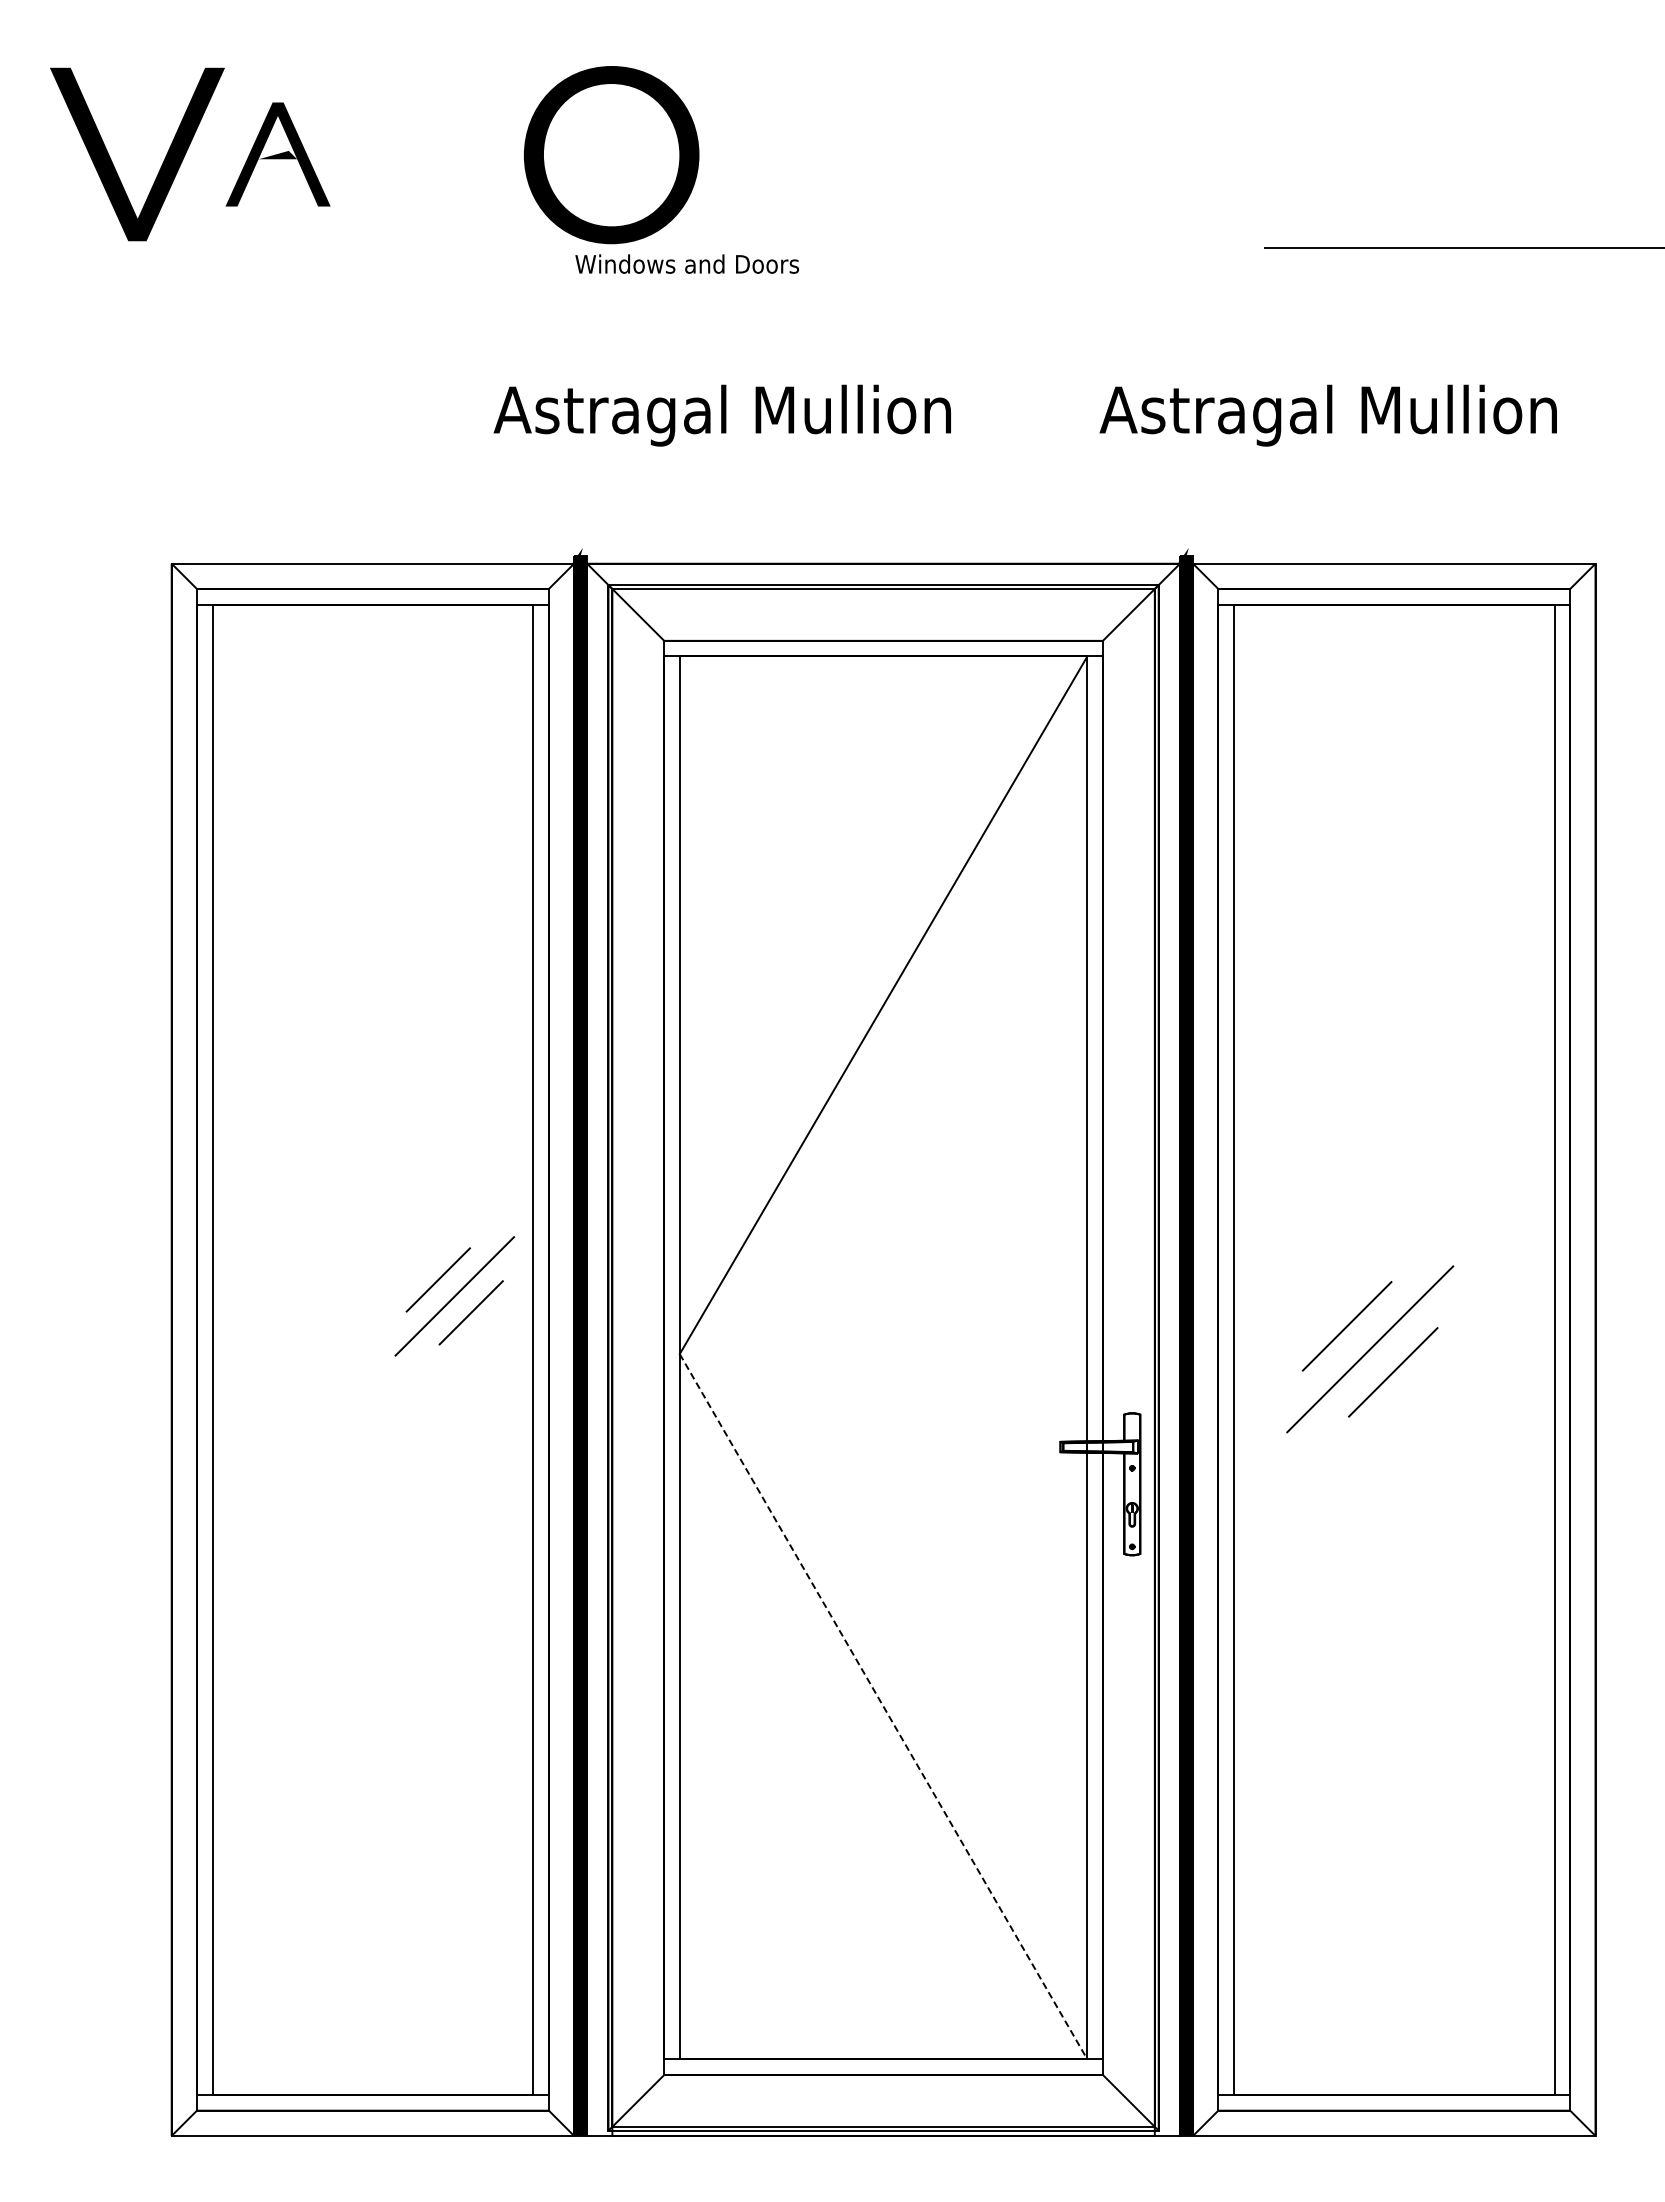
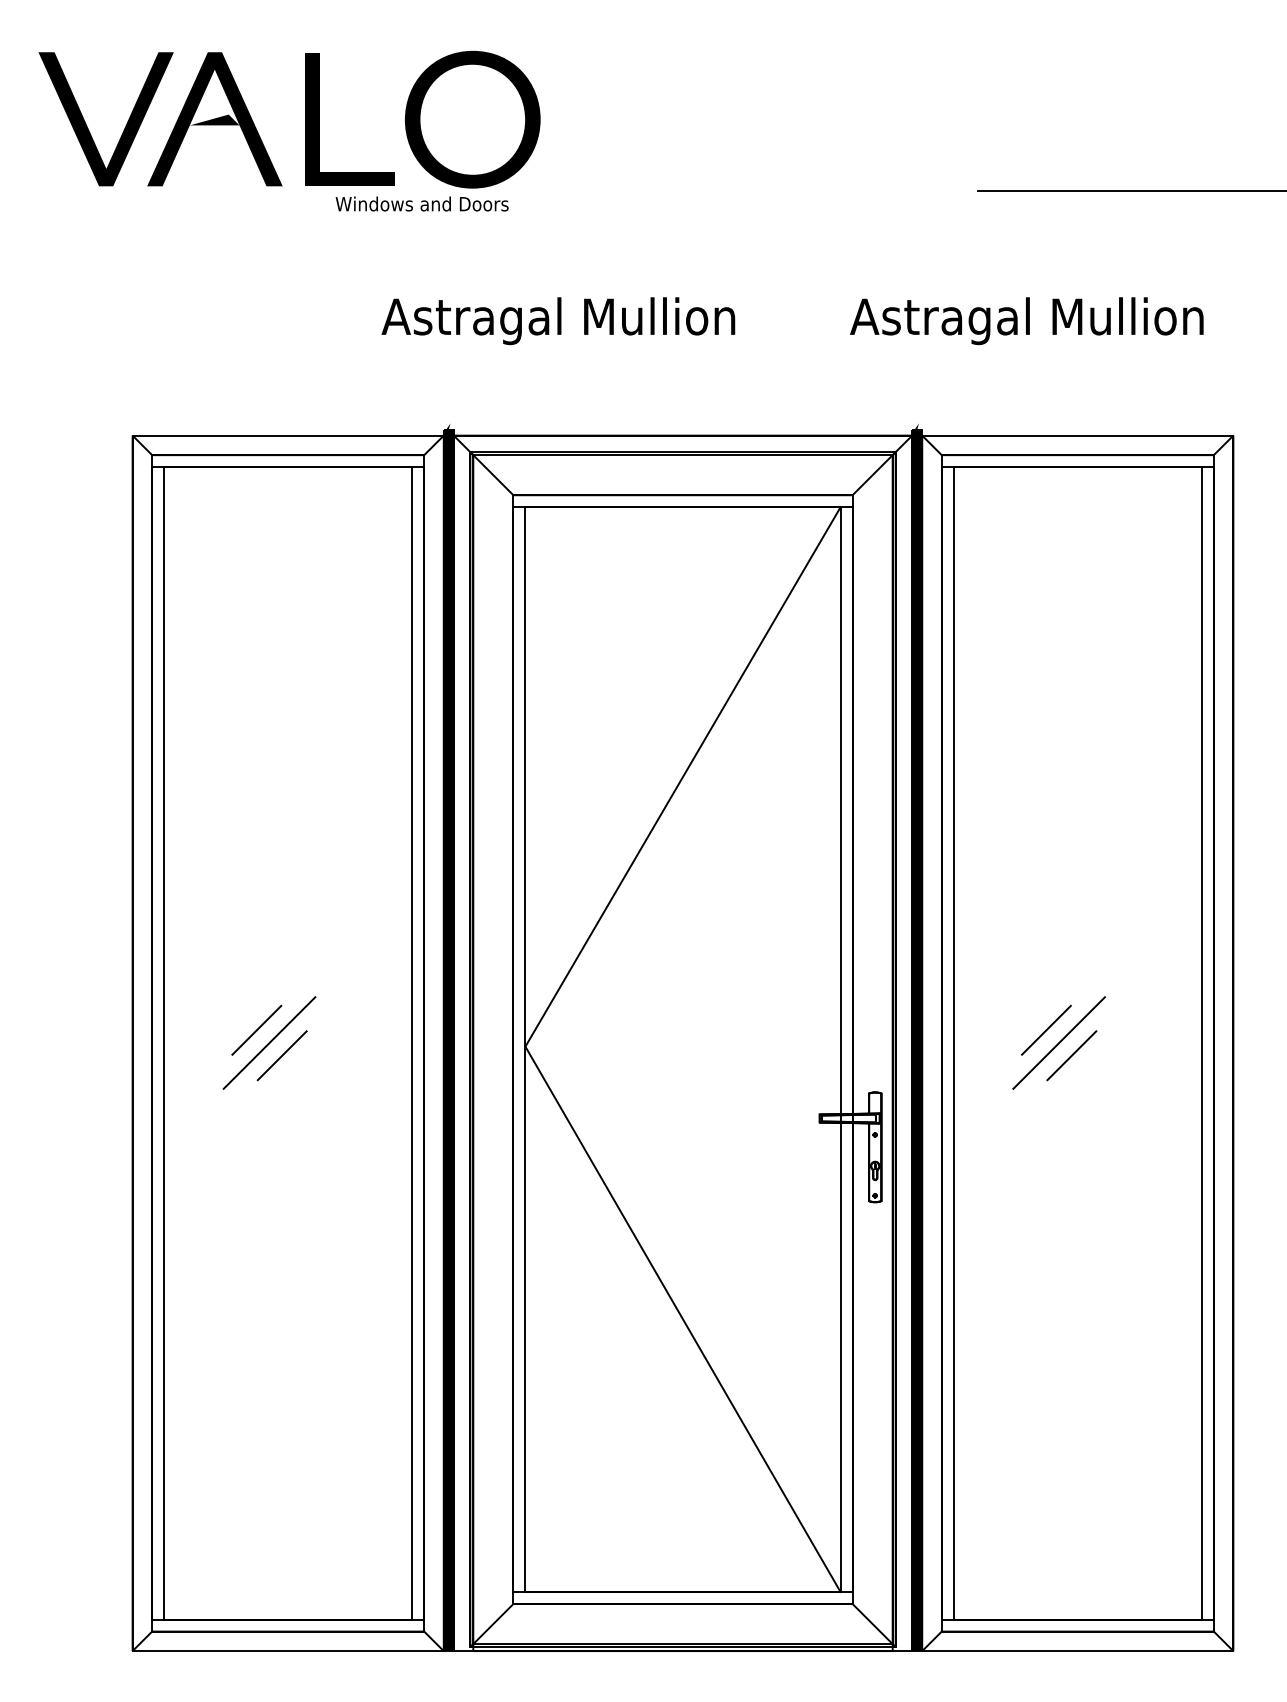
part: (277, 154) -> (214, 119), size x1.67
fill: (453, 155) -> (350, 120), added
text: (687, 263) -> (422, 203), moved
part: (454, 1296) -> (269, 1043), moved
part: (1369, 1349) -> (1058, 1043), size x0.71
line: (883, 1707) -> (682, 1319), dashed -> solid

